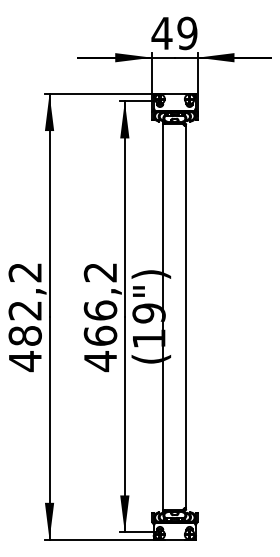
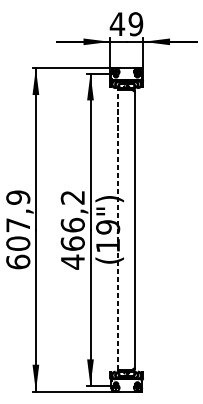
line: (163, 316) -> (118, 229), solid -> dashed
text: (24, 317) -> (17, 230), 482,2 -> 607,9

